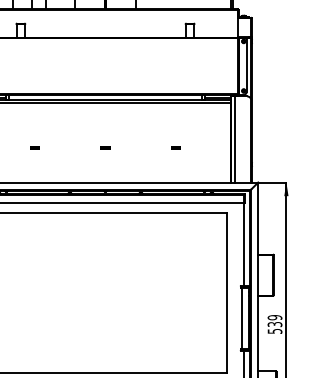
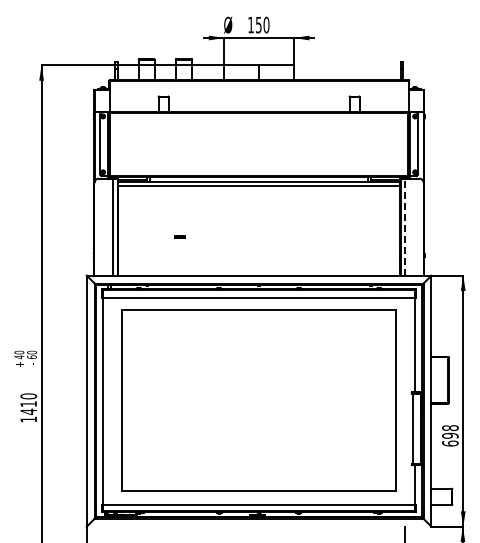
line: (235, 139) -> (405, 227), solid -> dashed
part: (104, 147) -> (258, 236), removed
part: (175, 147) -> (338, 236), removed
text: (275, 324) -> (450, 435), 539 -> 698

